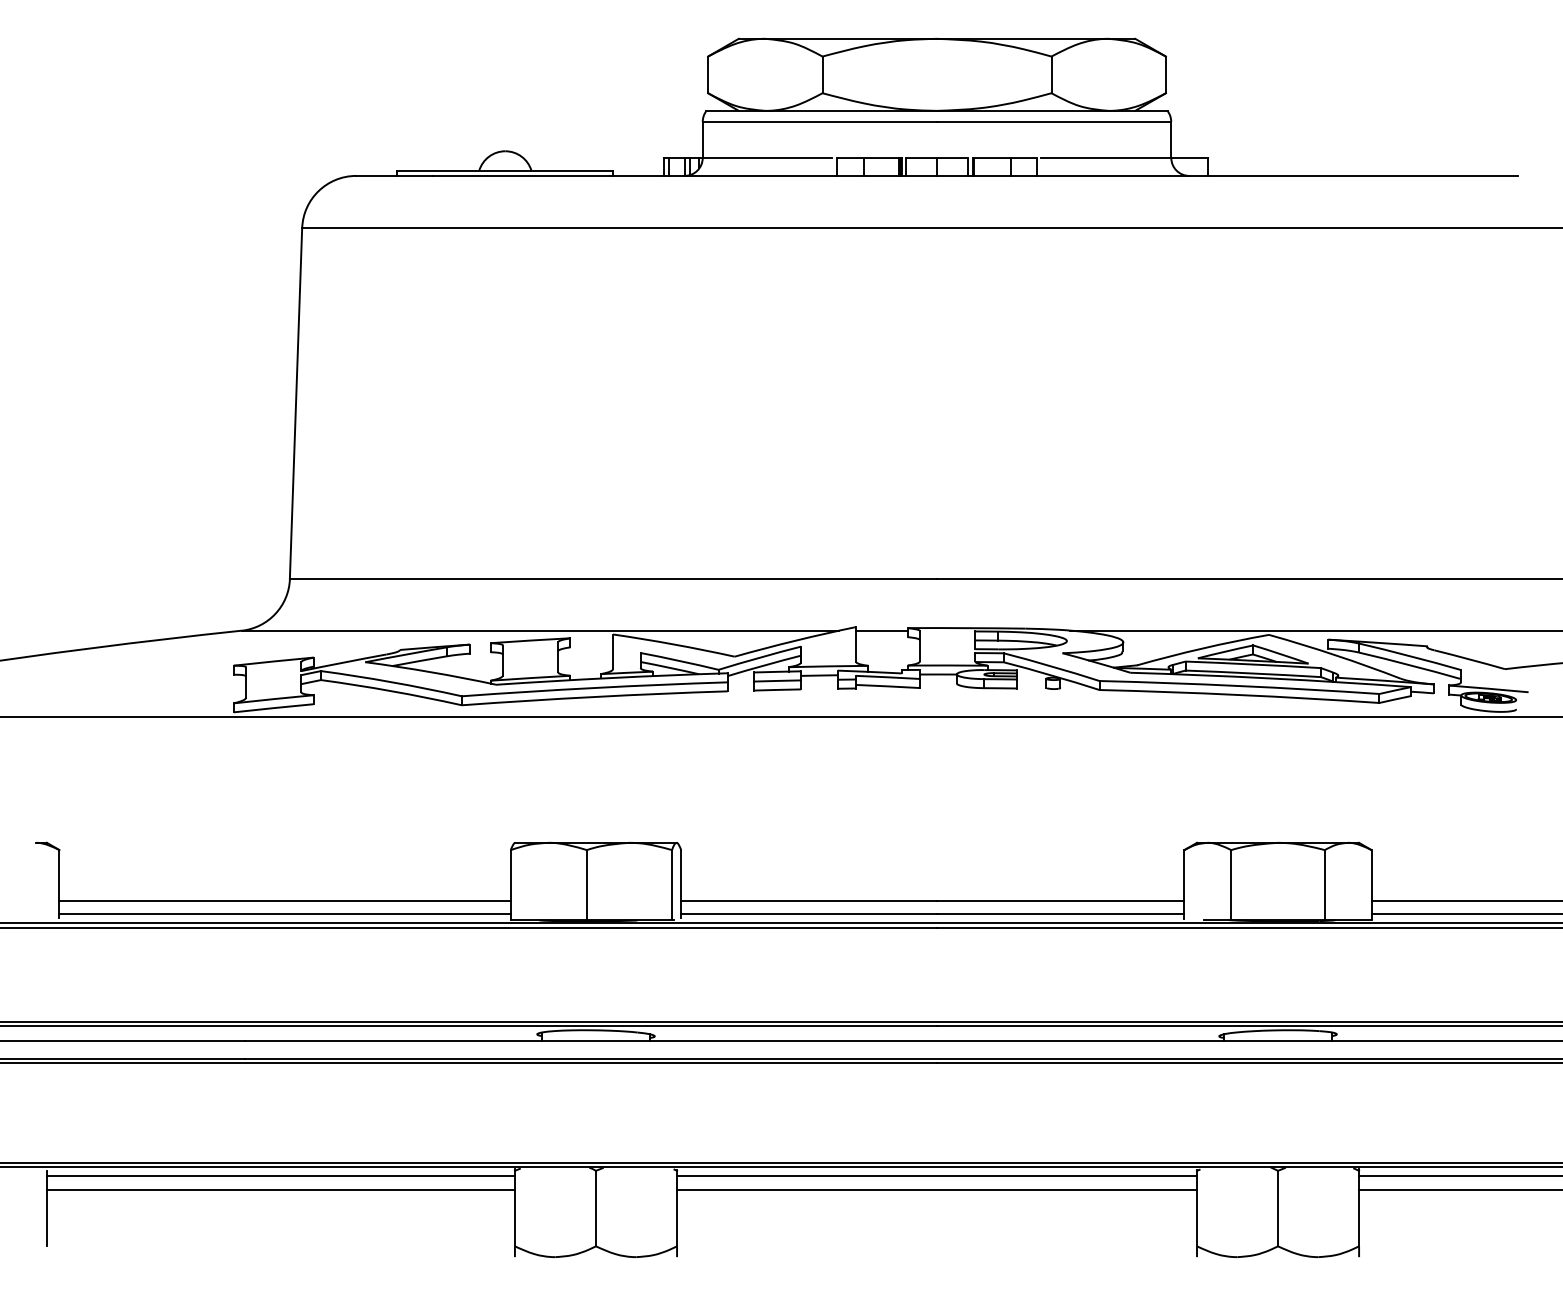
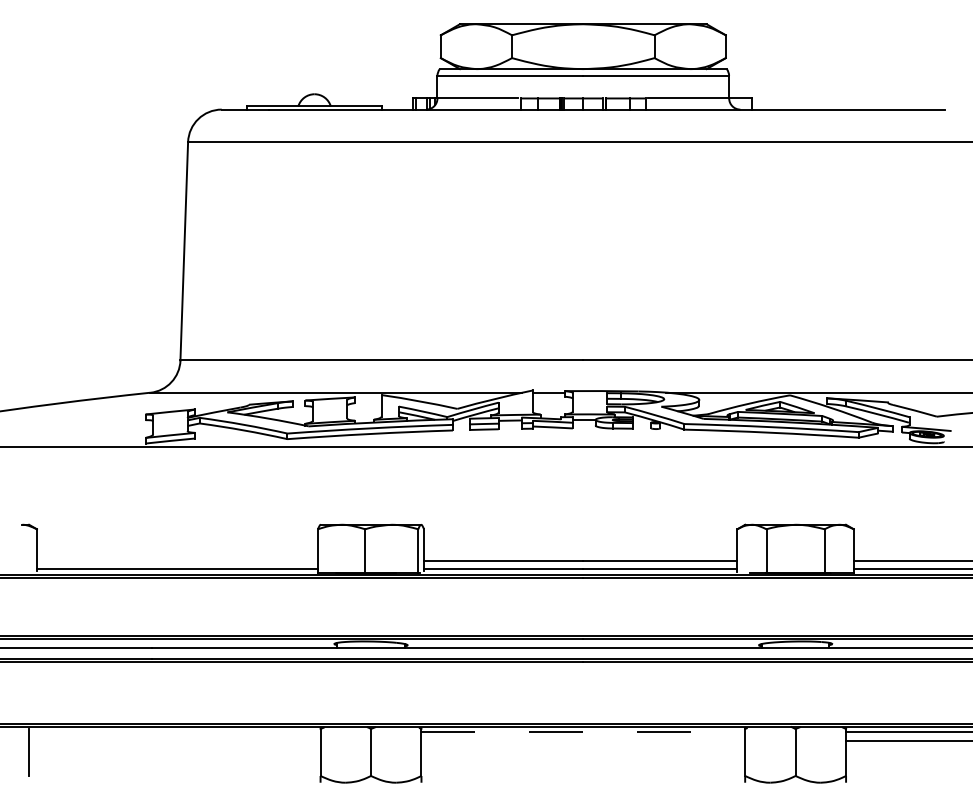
line: (283, 901) -> (176, 561), removed
line: (280, 1176) -> (174, 732), removed
line: (937, 1176) -> (583, 732), solid -> dashed
line: (280, 1190) -> (174, 741), removed
line: (937, 1190) -> (583, 741), removed

